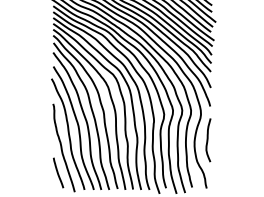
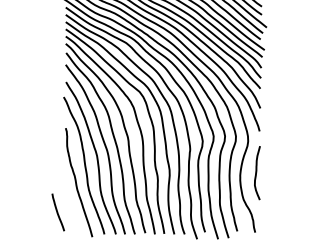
curve: (57, 173) -> (57, 212), moved

